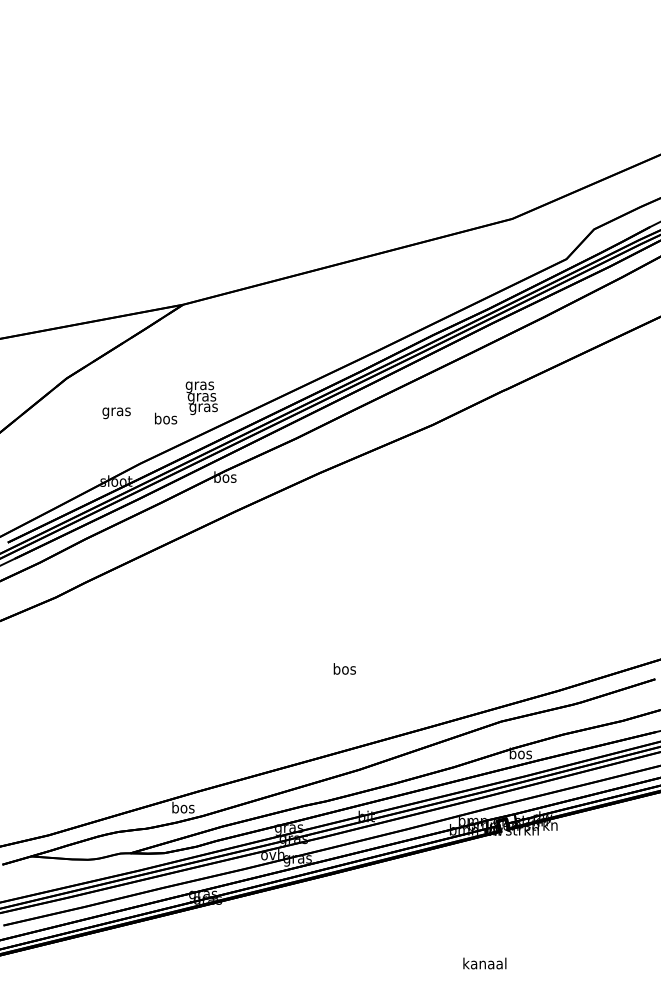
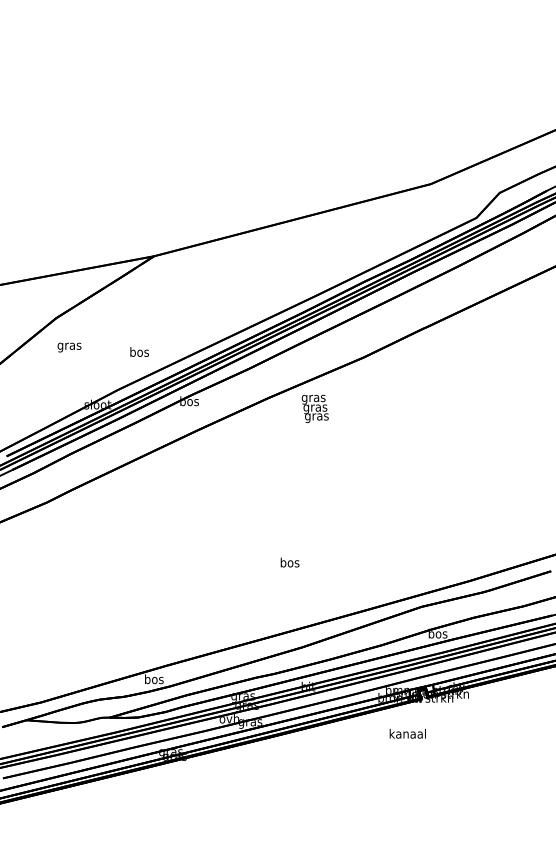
text: (201, 398) -> (315, 409), moved
text: (116, 413) -> (69, 347), moved
text: (484, 963) -> (407, 733), moved

